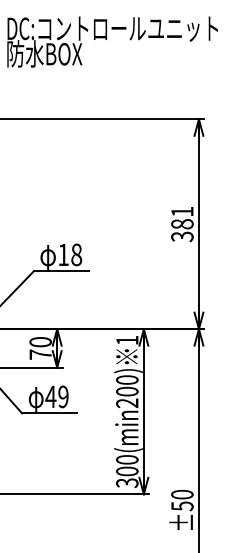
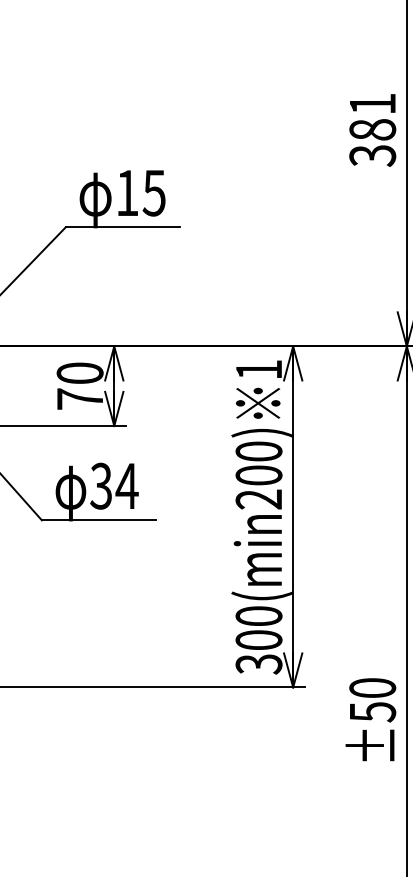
text: (76, 254) -> (154, 192), 18 -> 15
text: (57, 396) -> (114, 485), 49 -> 34

